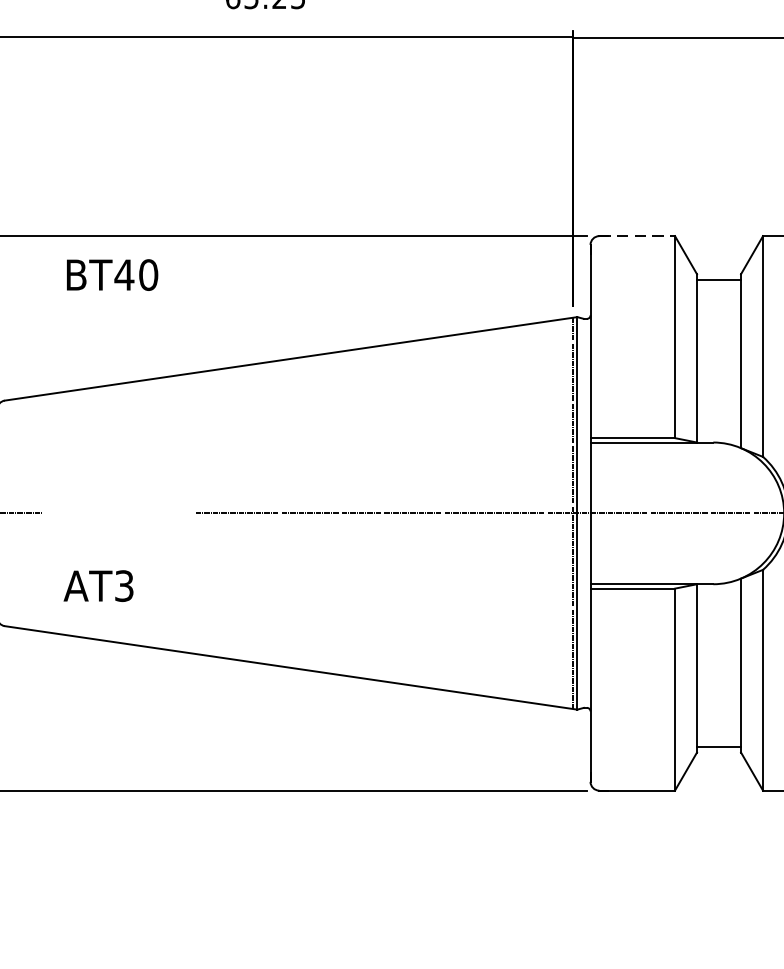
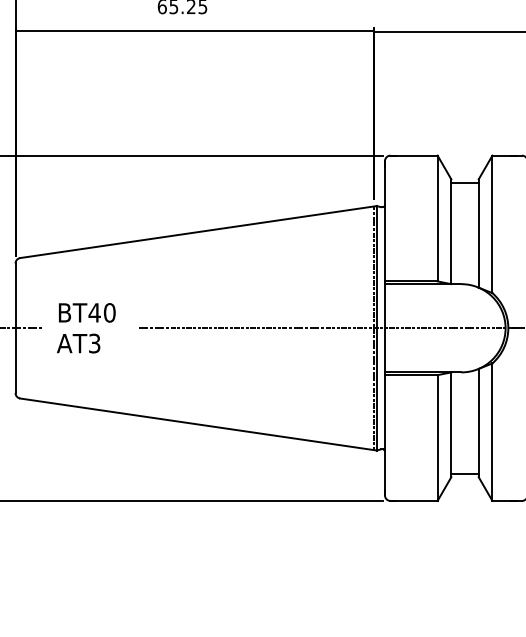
line: (637, 235) -> (414, 155), dashed -> solid
text: (112, 274) -> (87, 312), moved
text: (98, 585) -> (78, 343), moved

